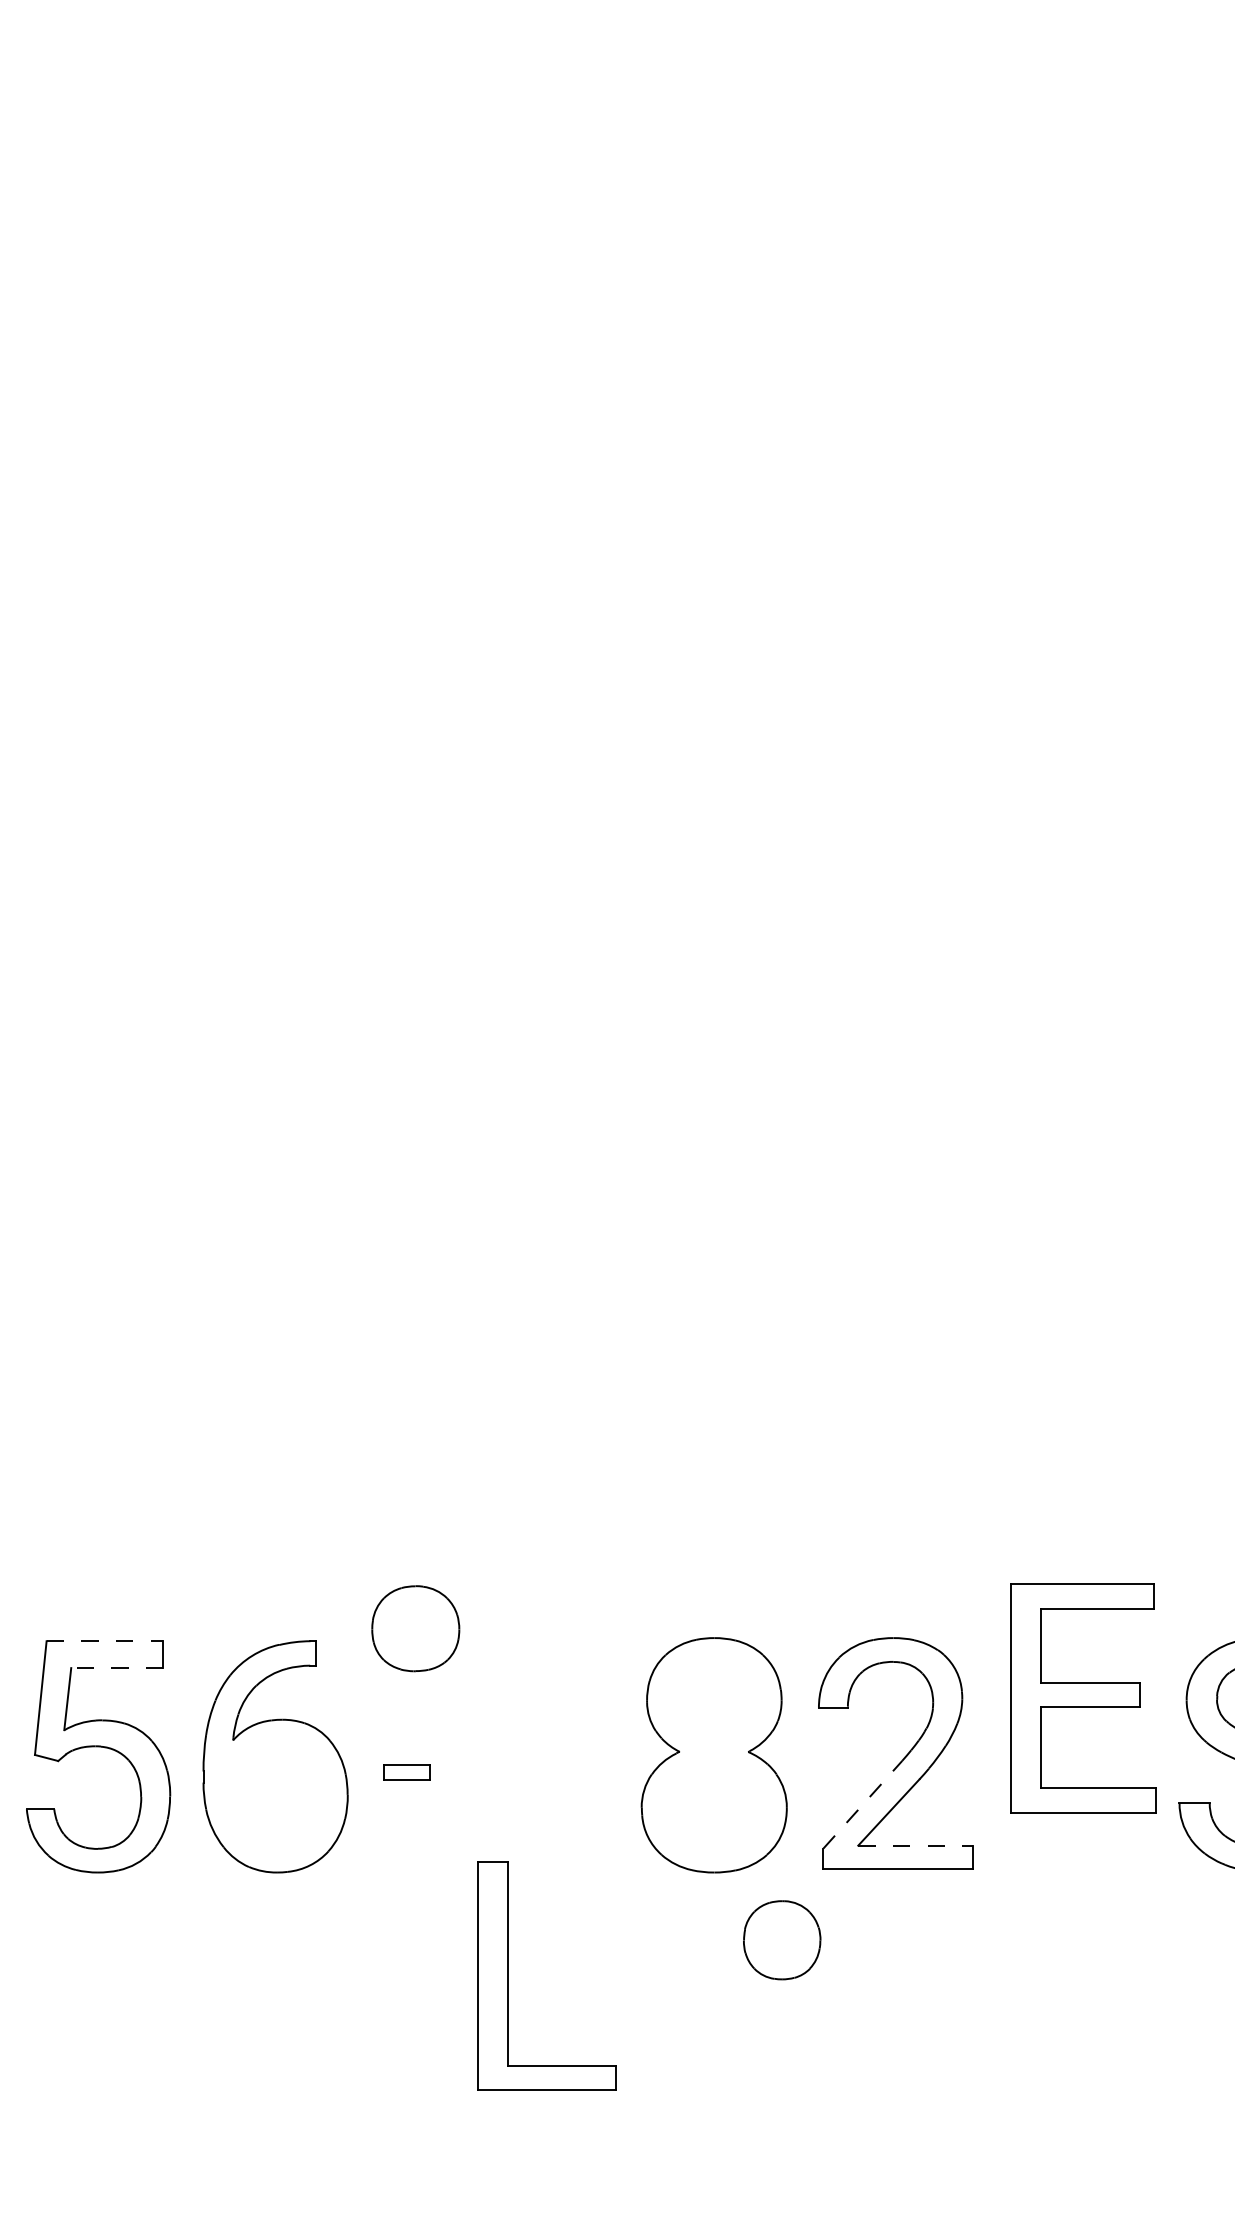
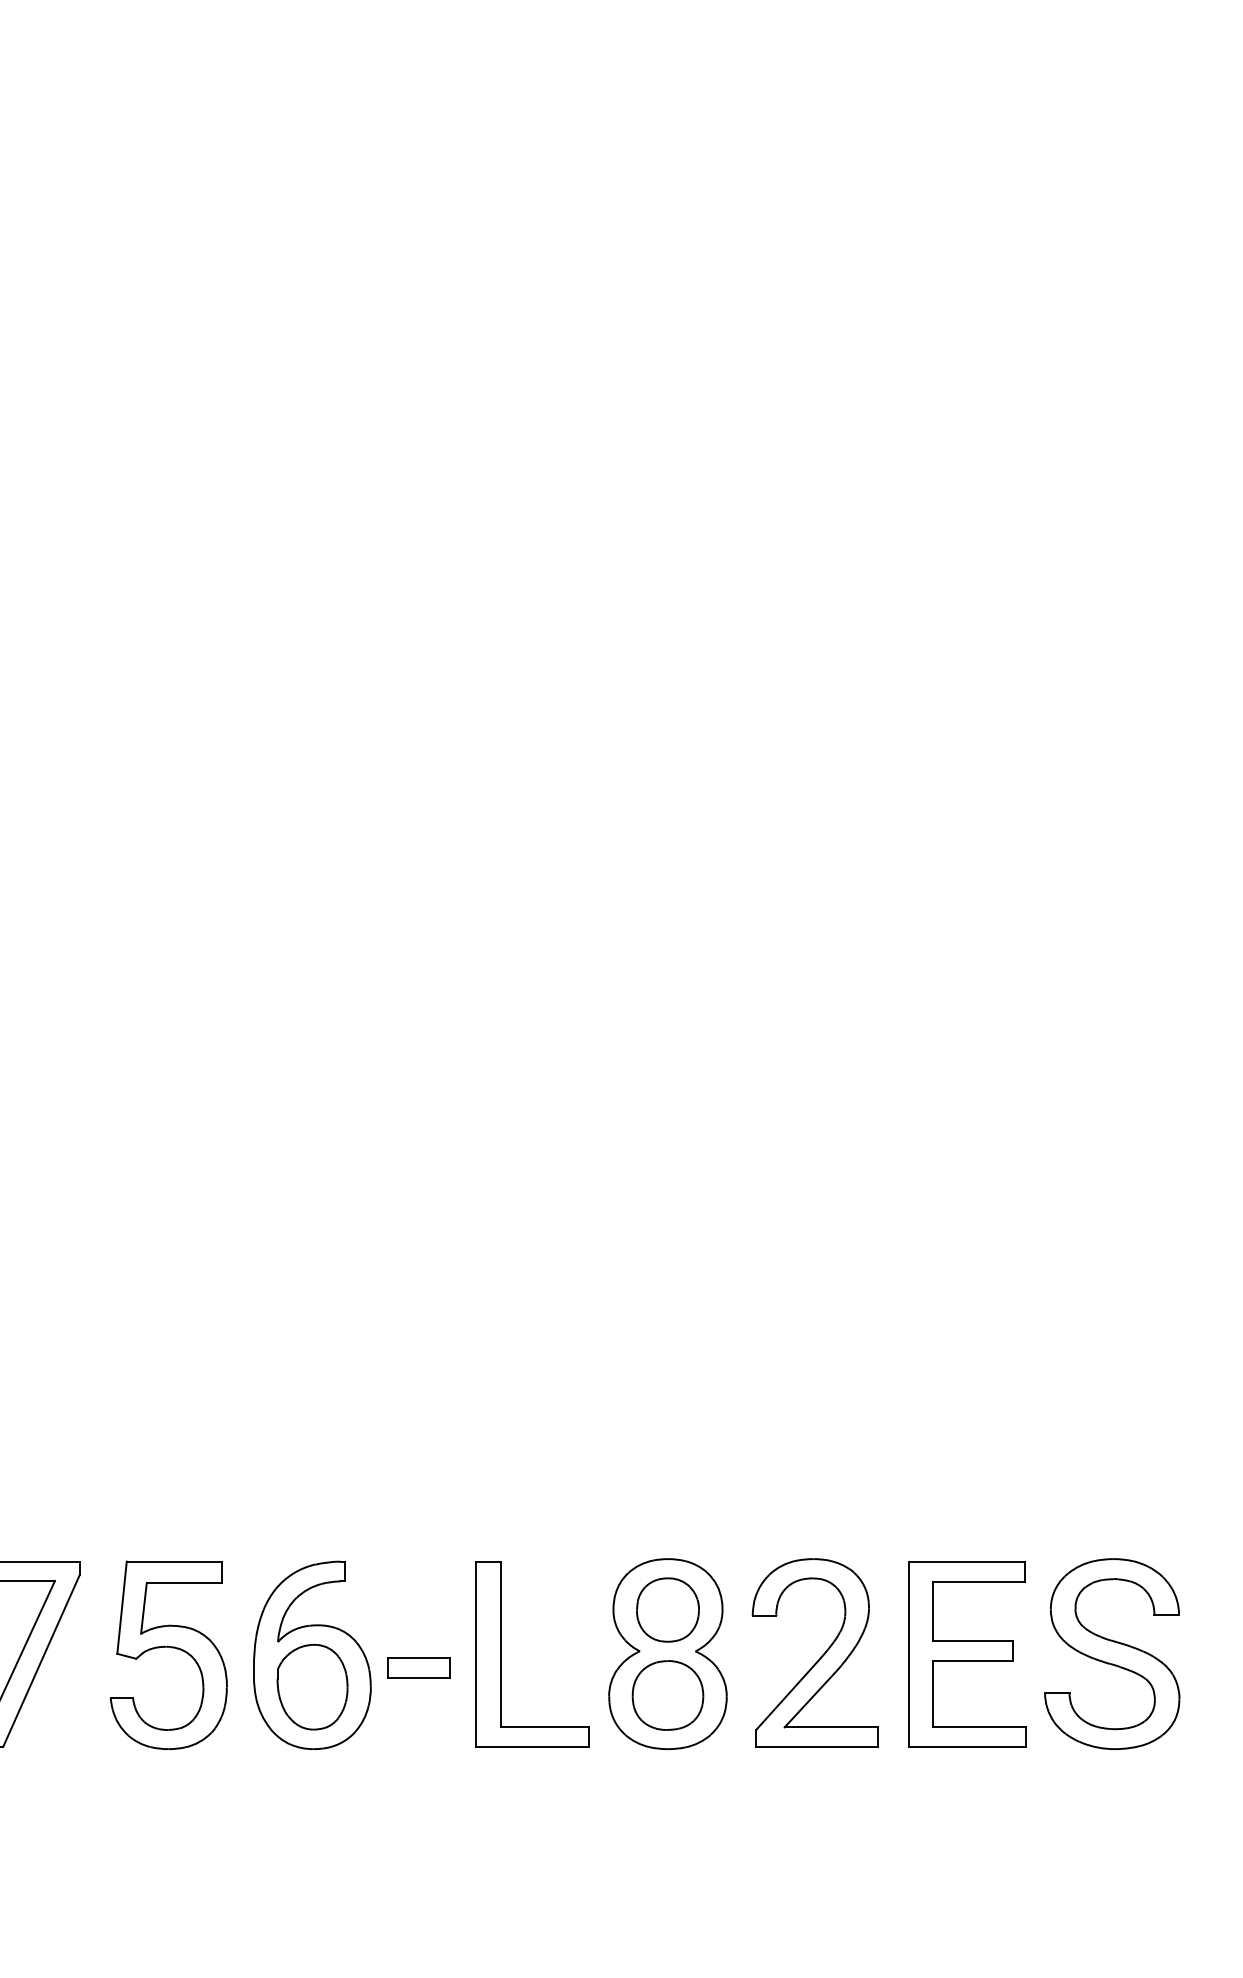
part: (415, 1628) -> (667, 1695), moved
line: (105, 1641) -> (174, 1561), dashed -> solid
line: (116, 1668) -> (183, 1583), dashed -> solid
part: (1083, 1699) -> (967, 1654), moved
part: (406, 1771) -> (418, 1667), size x1.67
part: (275, 1796) -> (312, 1687), added
line: (862, 1805) -> (788, 1694), dashed -> solid
line: (916, 1845) -> (831, 1727), dashed -> solid
part: (781, 1939) -> (667, 1609), moved
part: (508, 1976) -> (501, 1654), moved

